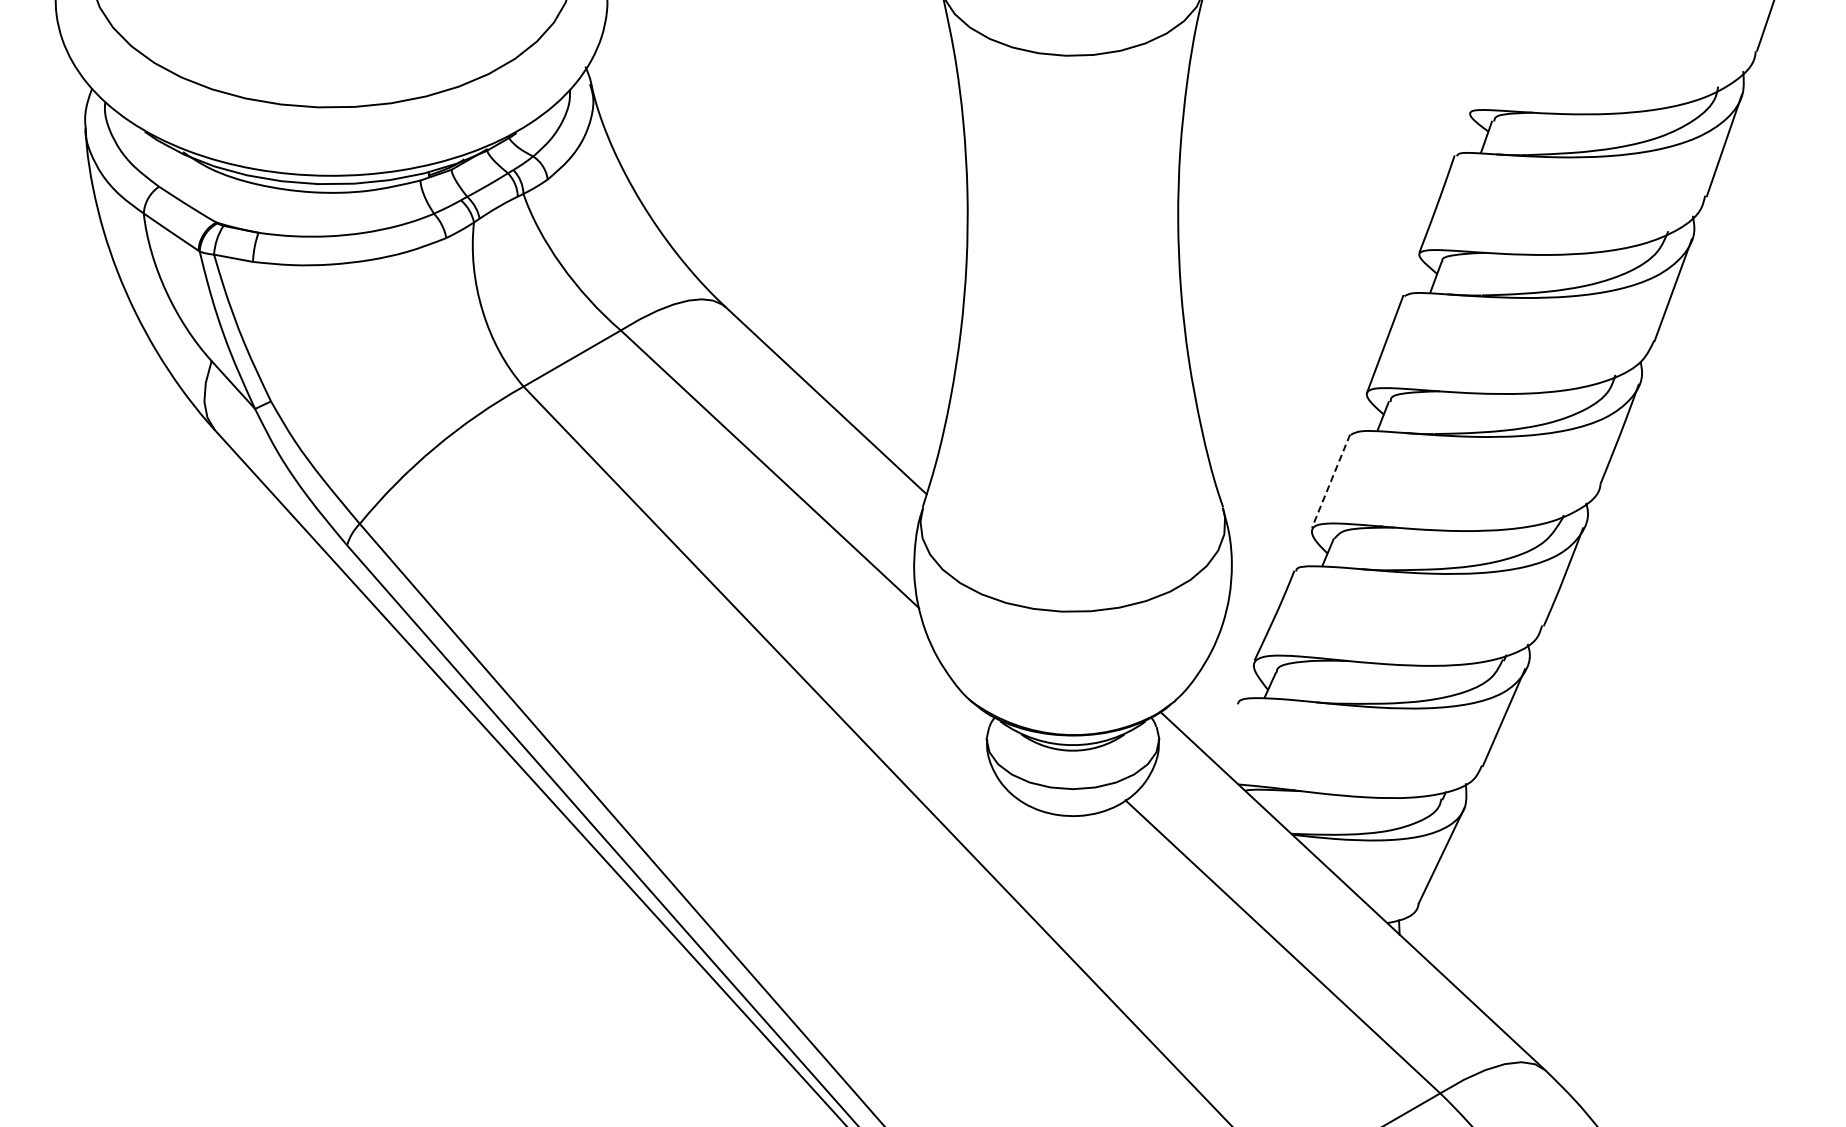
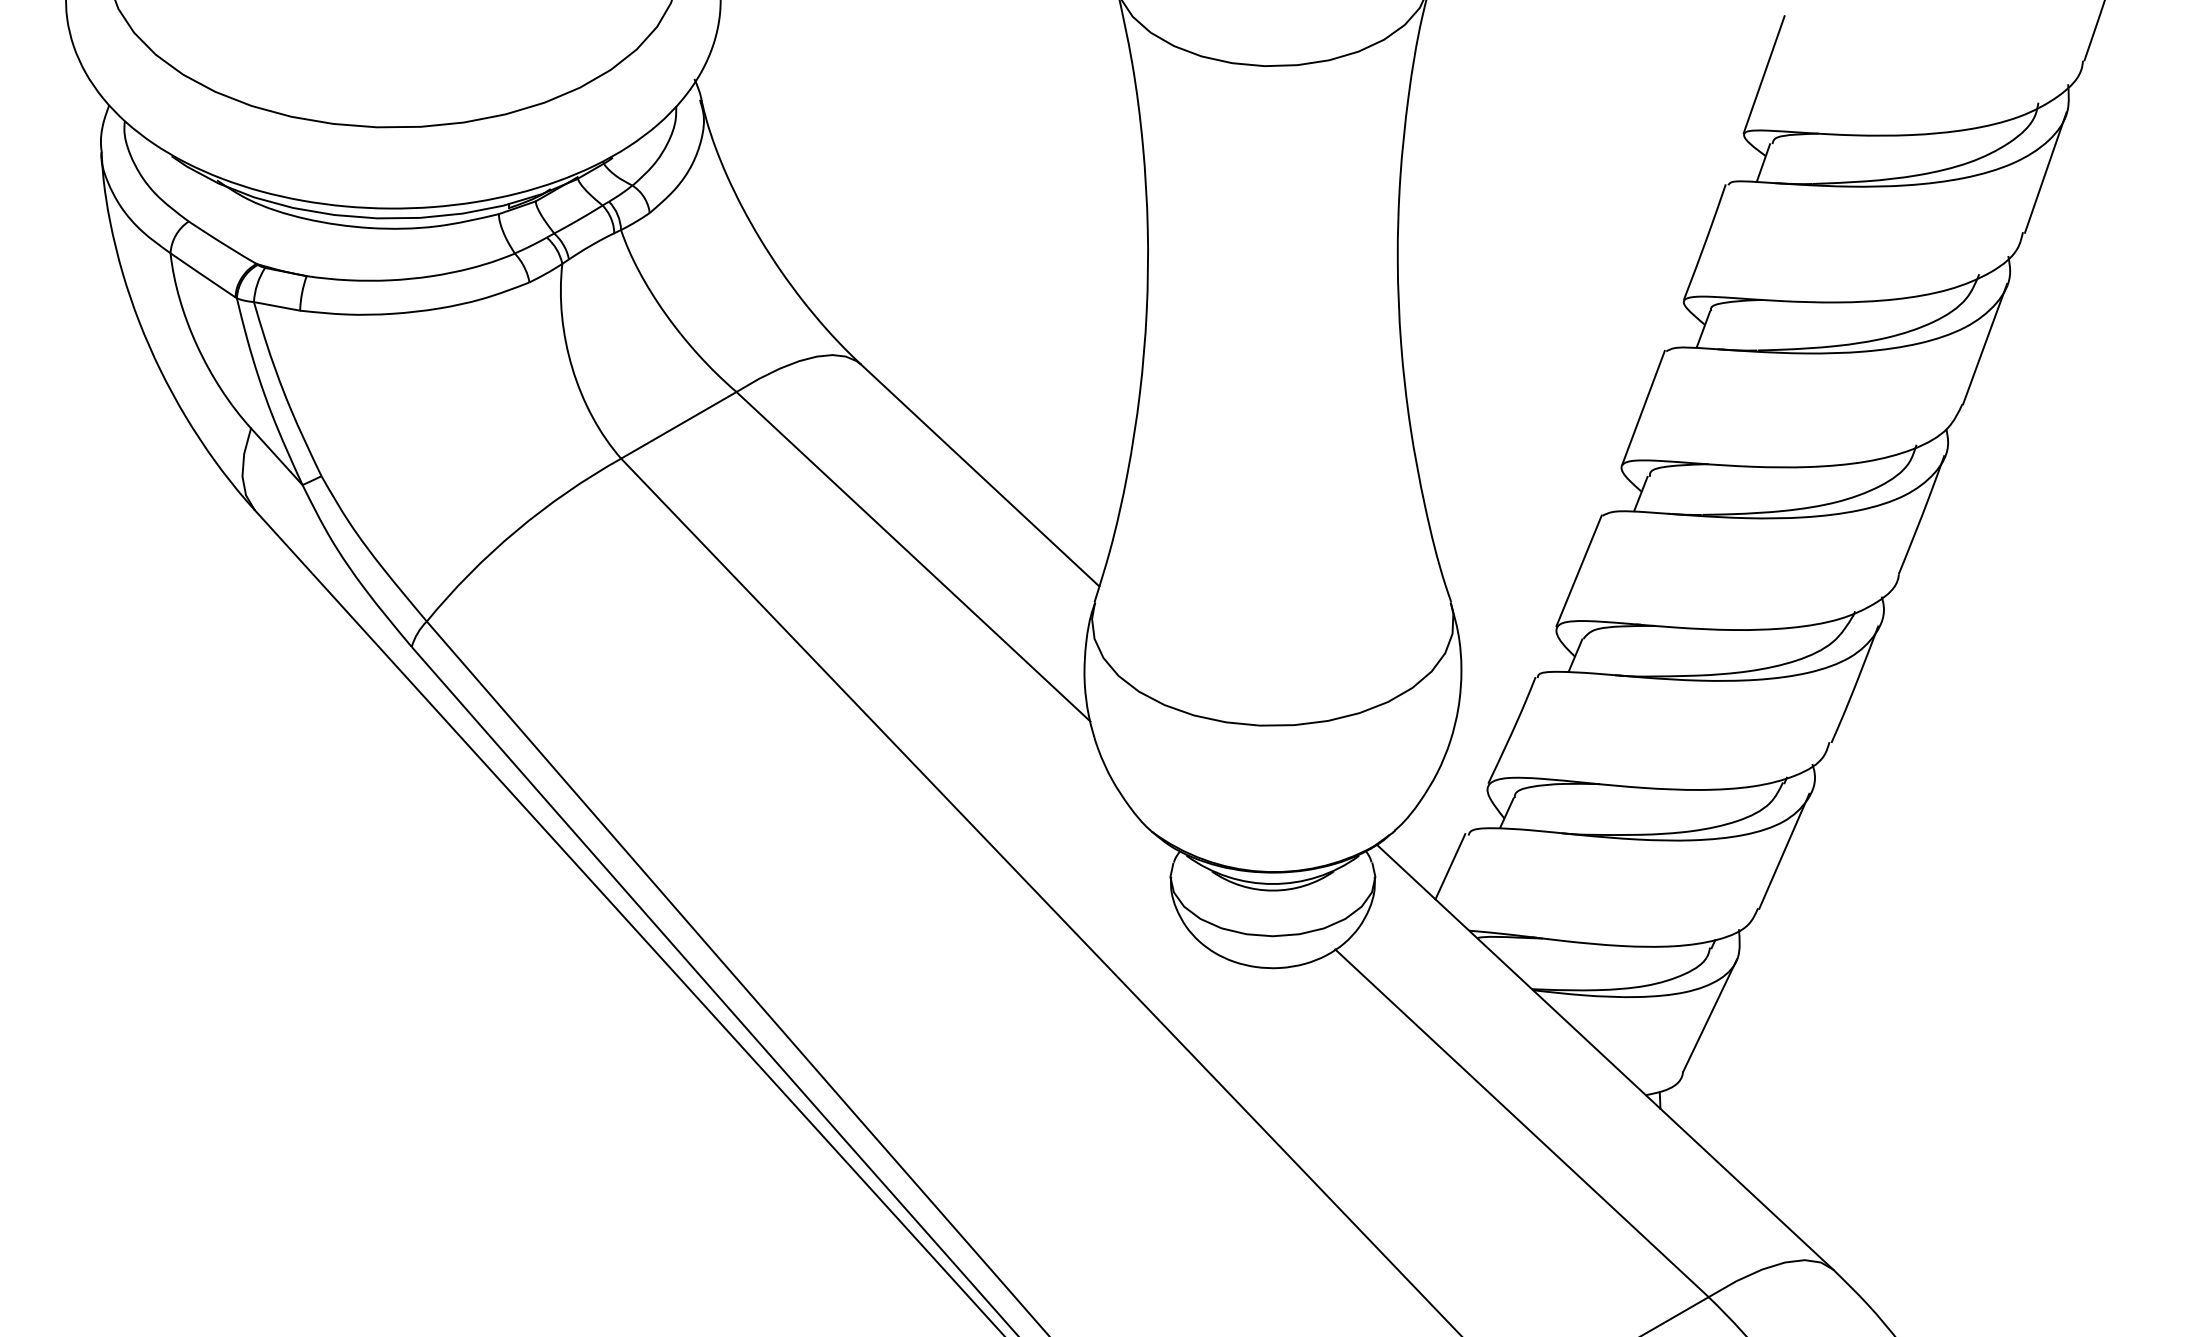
line: (1486, 62) -> (1763, 74), added
line: (1330, 481) -> (1578, 571), dashed -> solid
line: (1222, 730) -> (1450, 866), added

